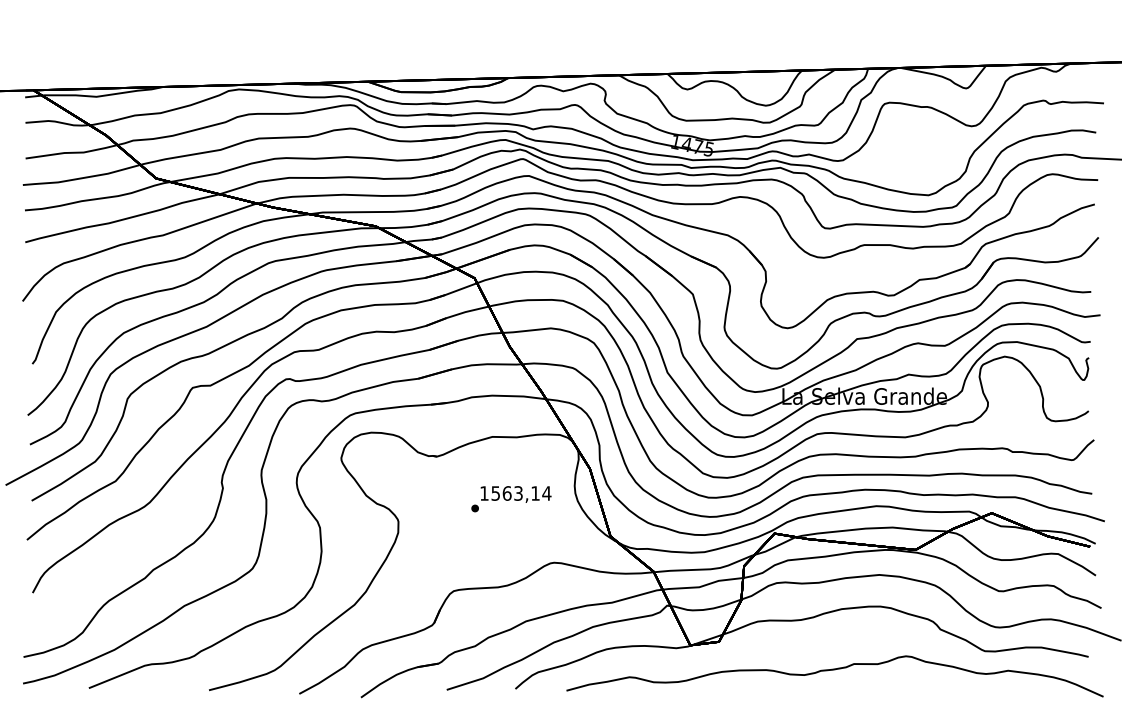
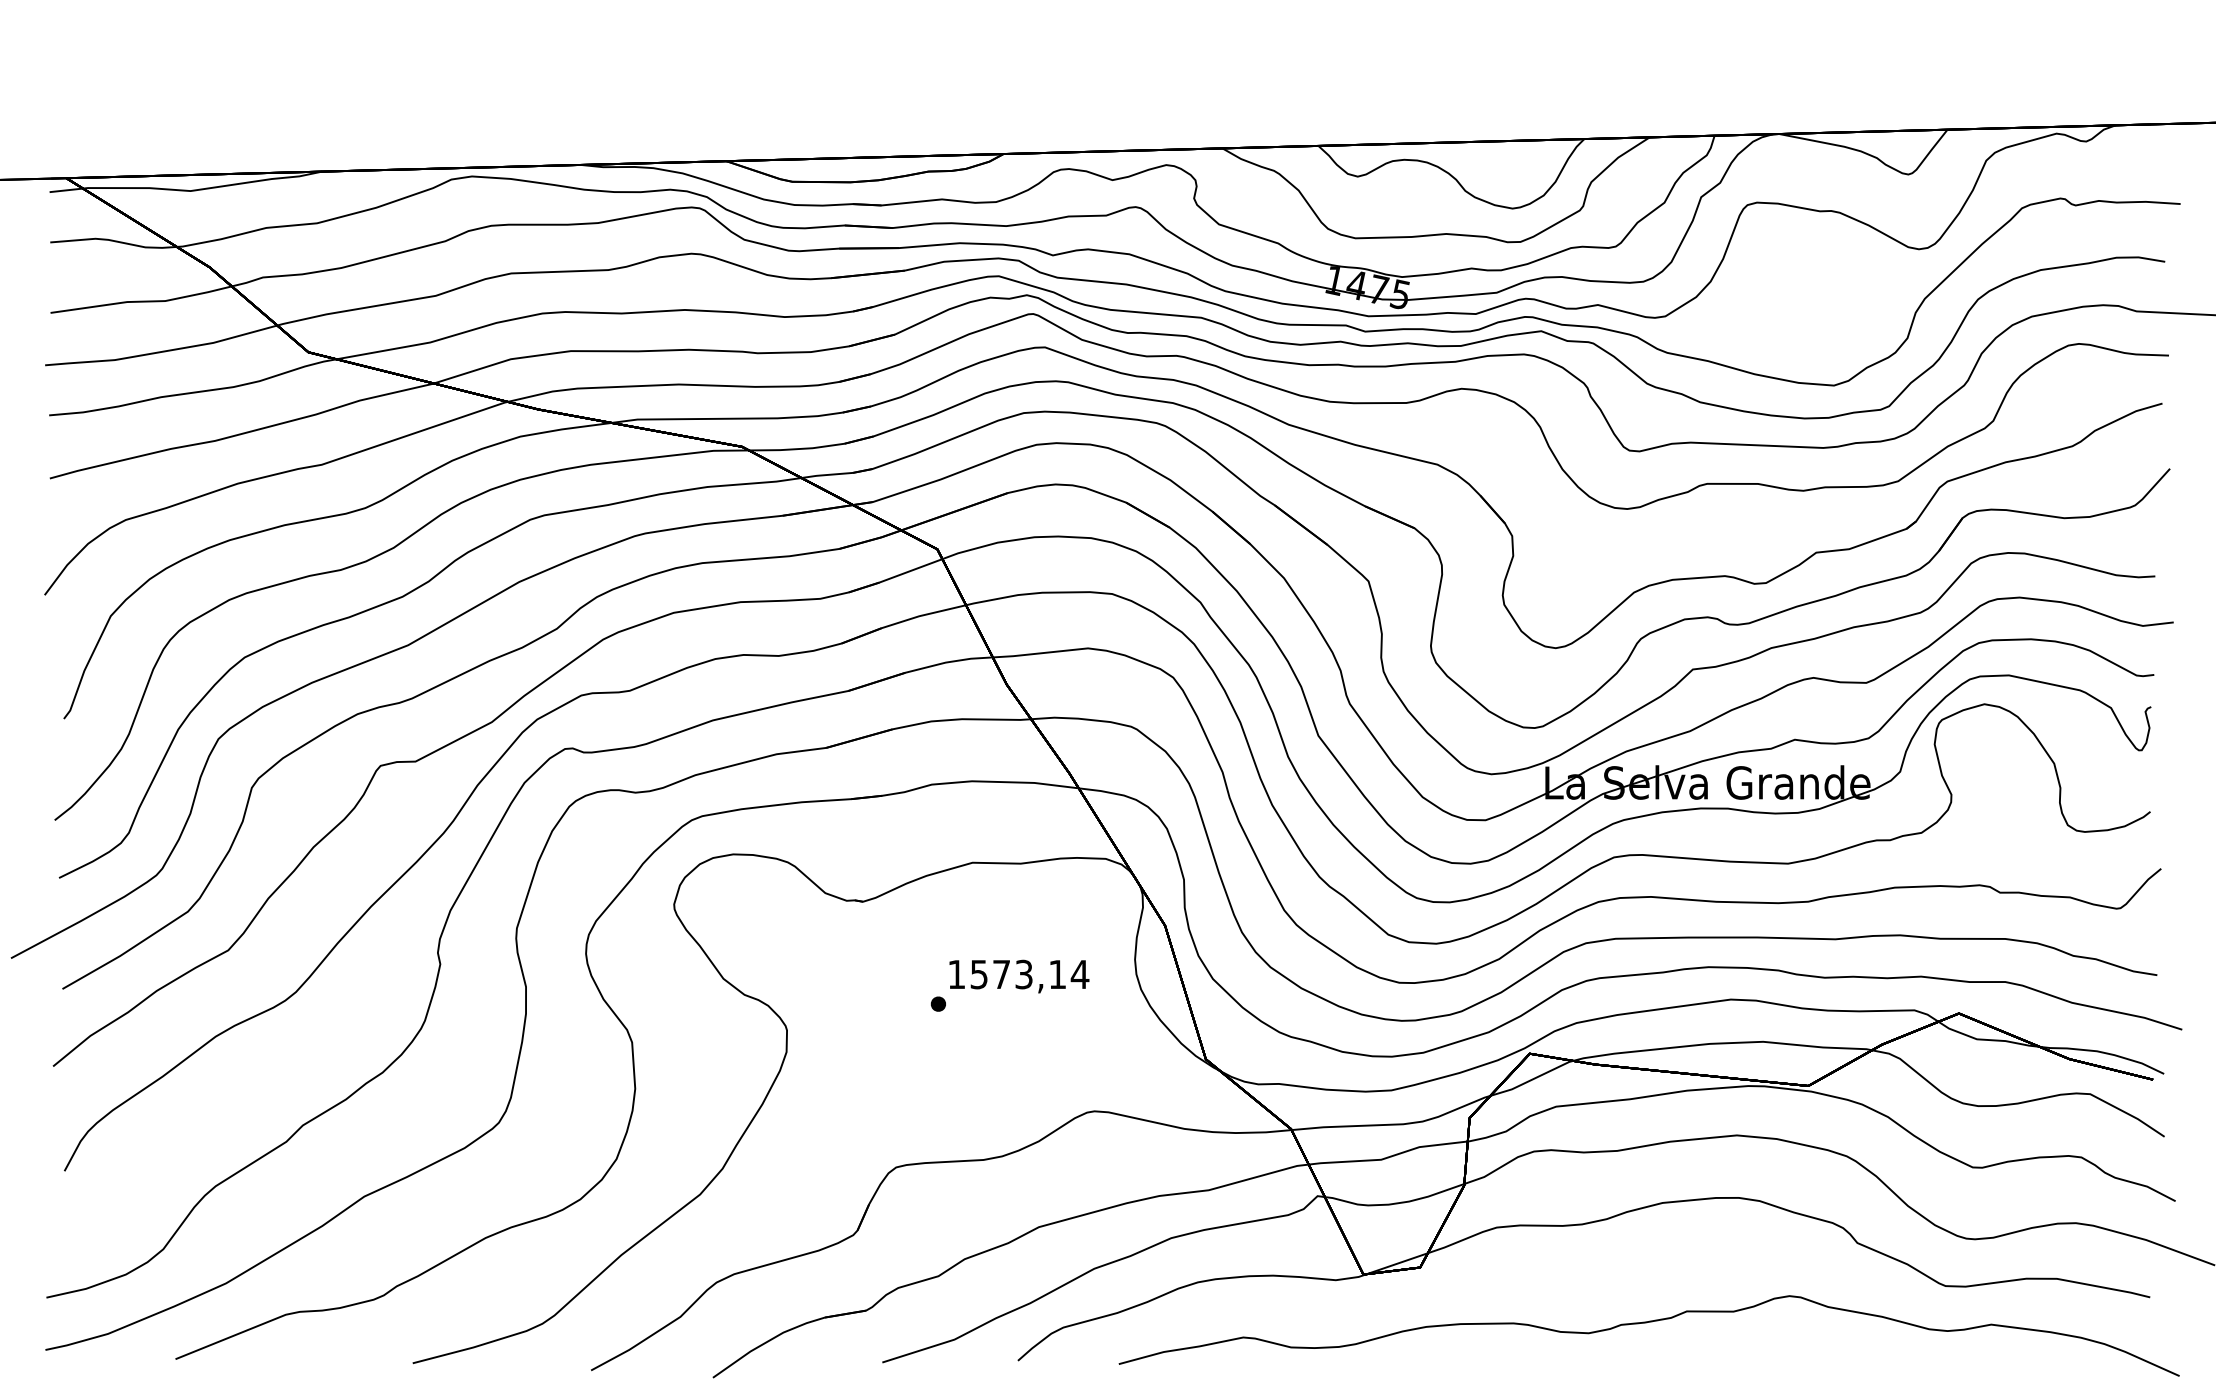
text: (506, 493) -> (1000, 974), 1563,14 -> 1573,14

